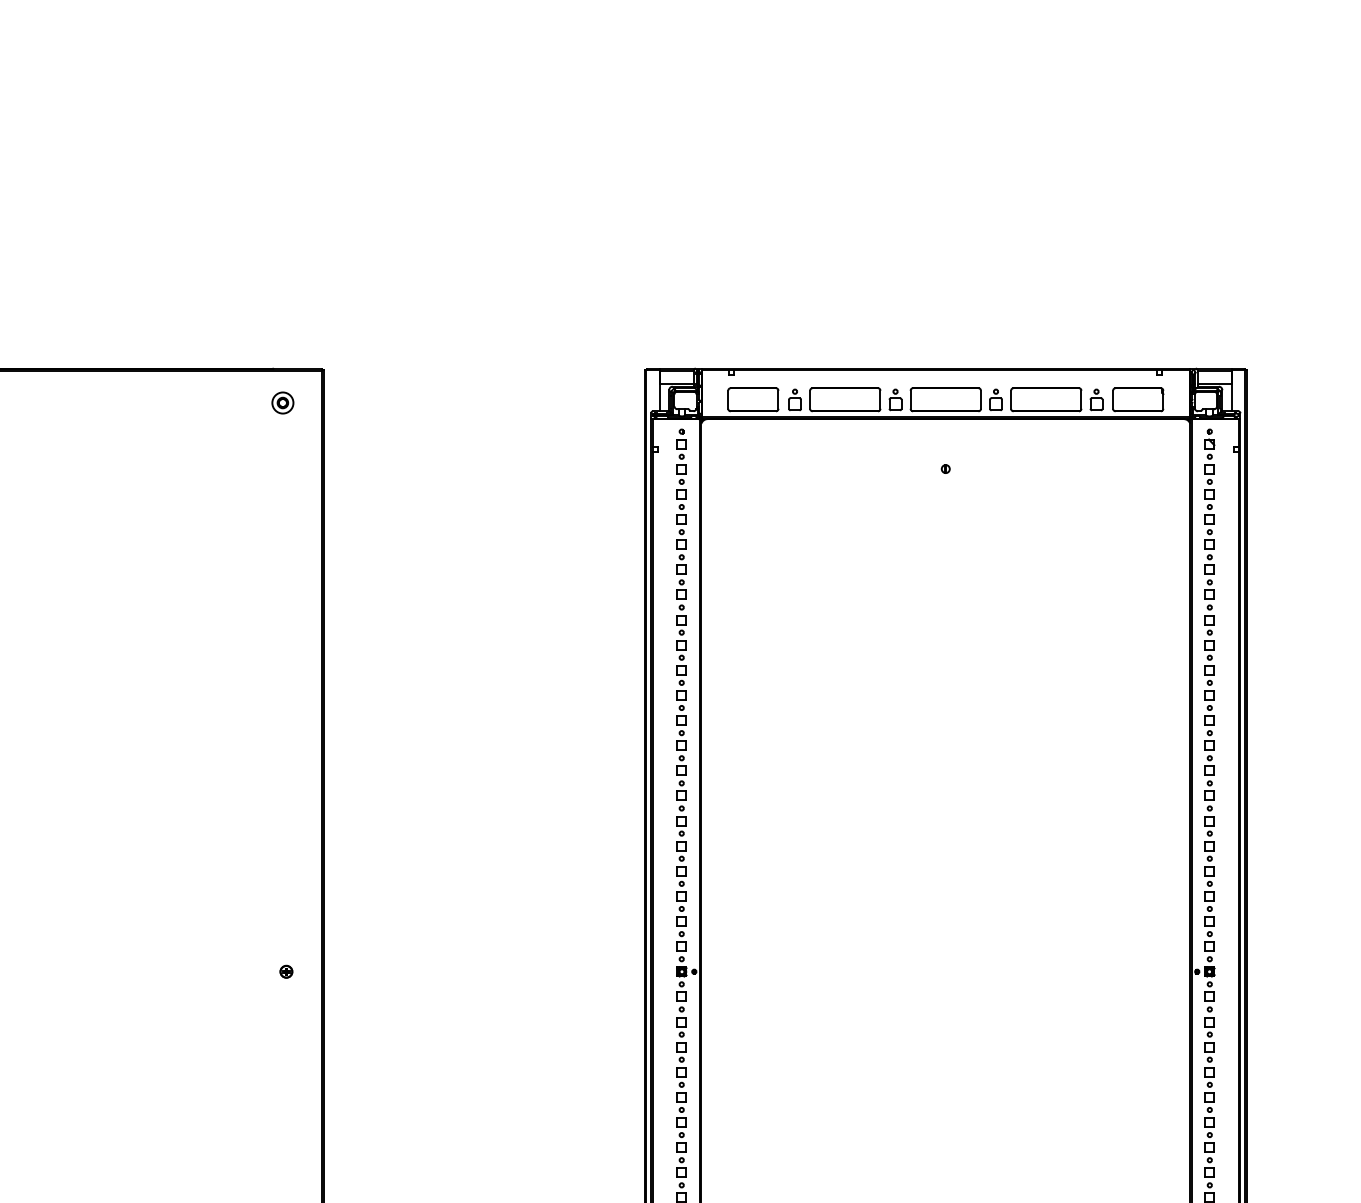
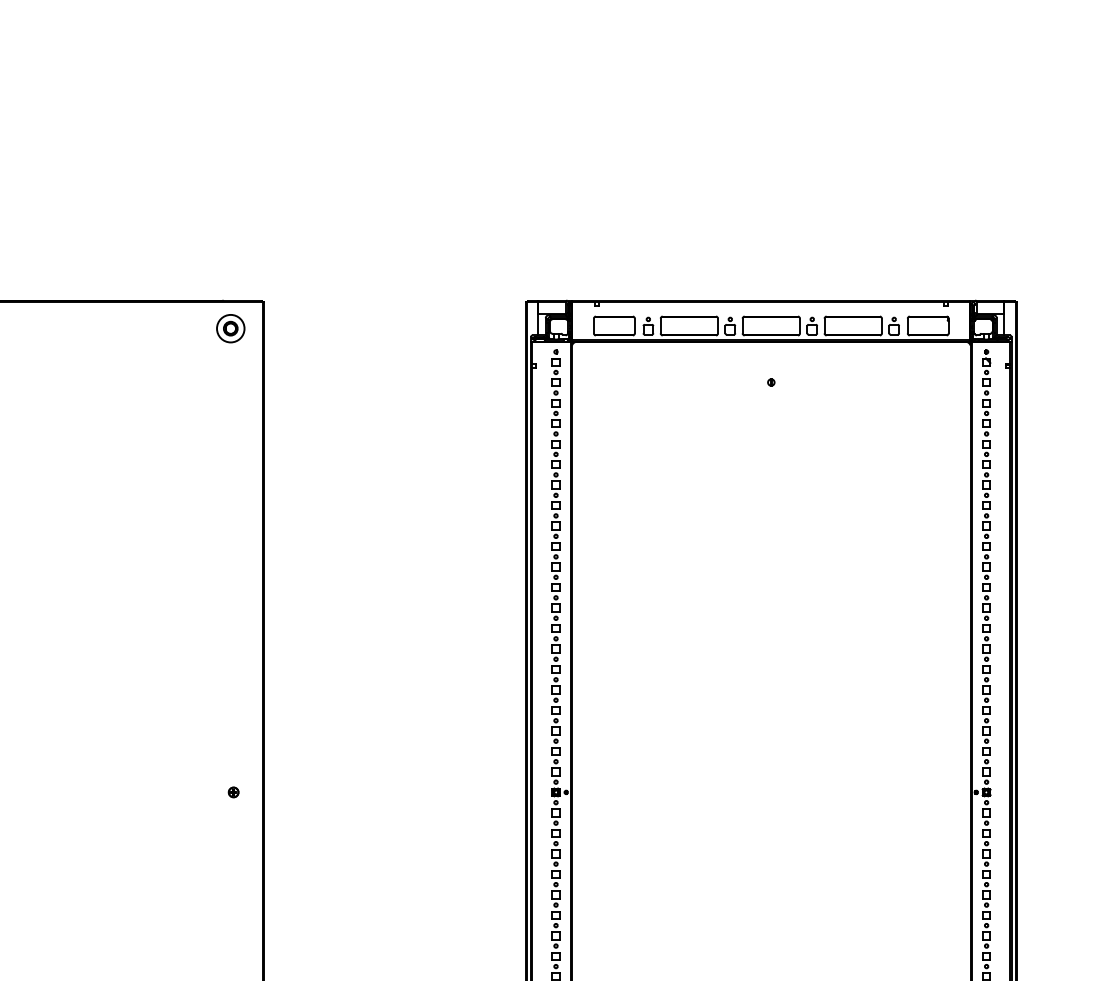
part: (282, 402) -> (230, 328), size x1.6

